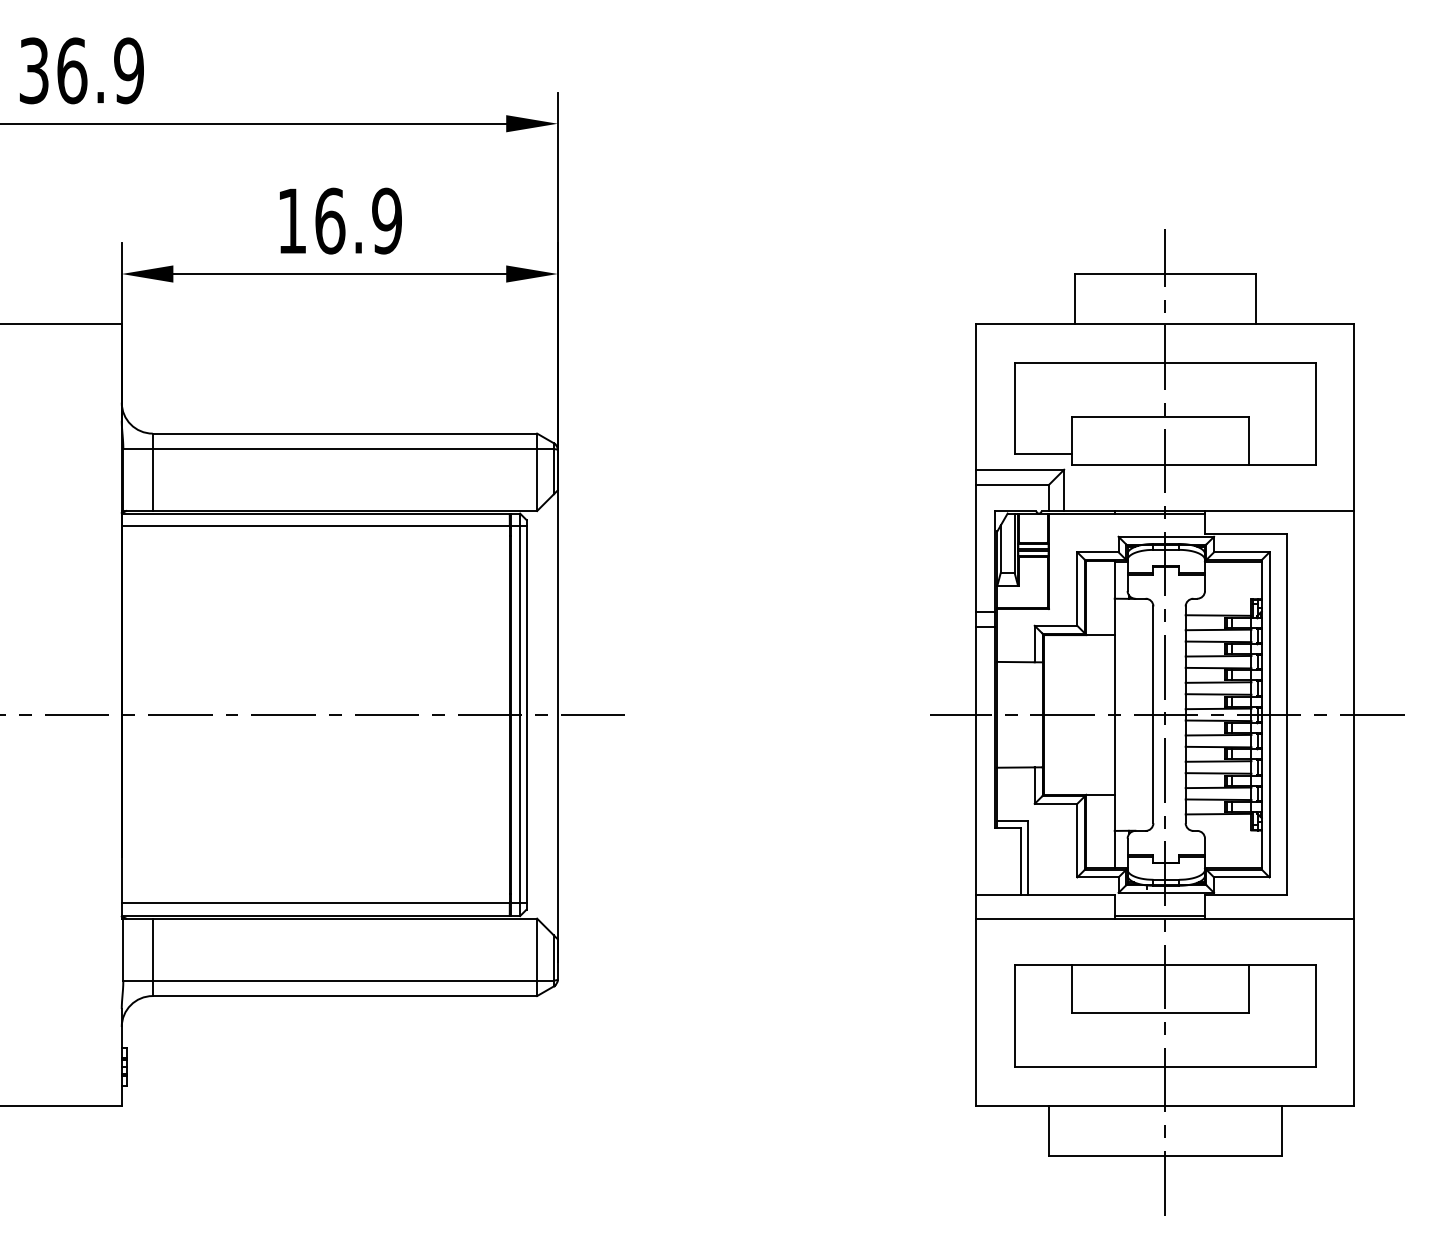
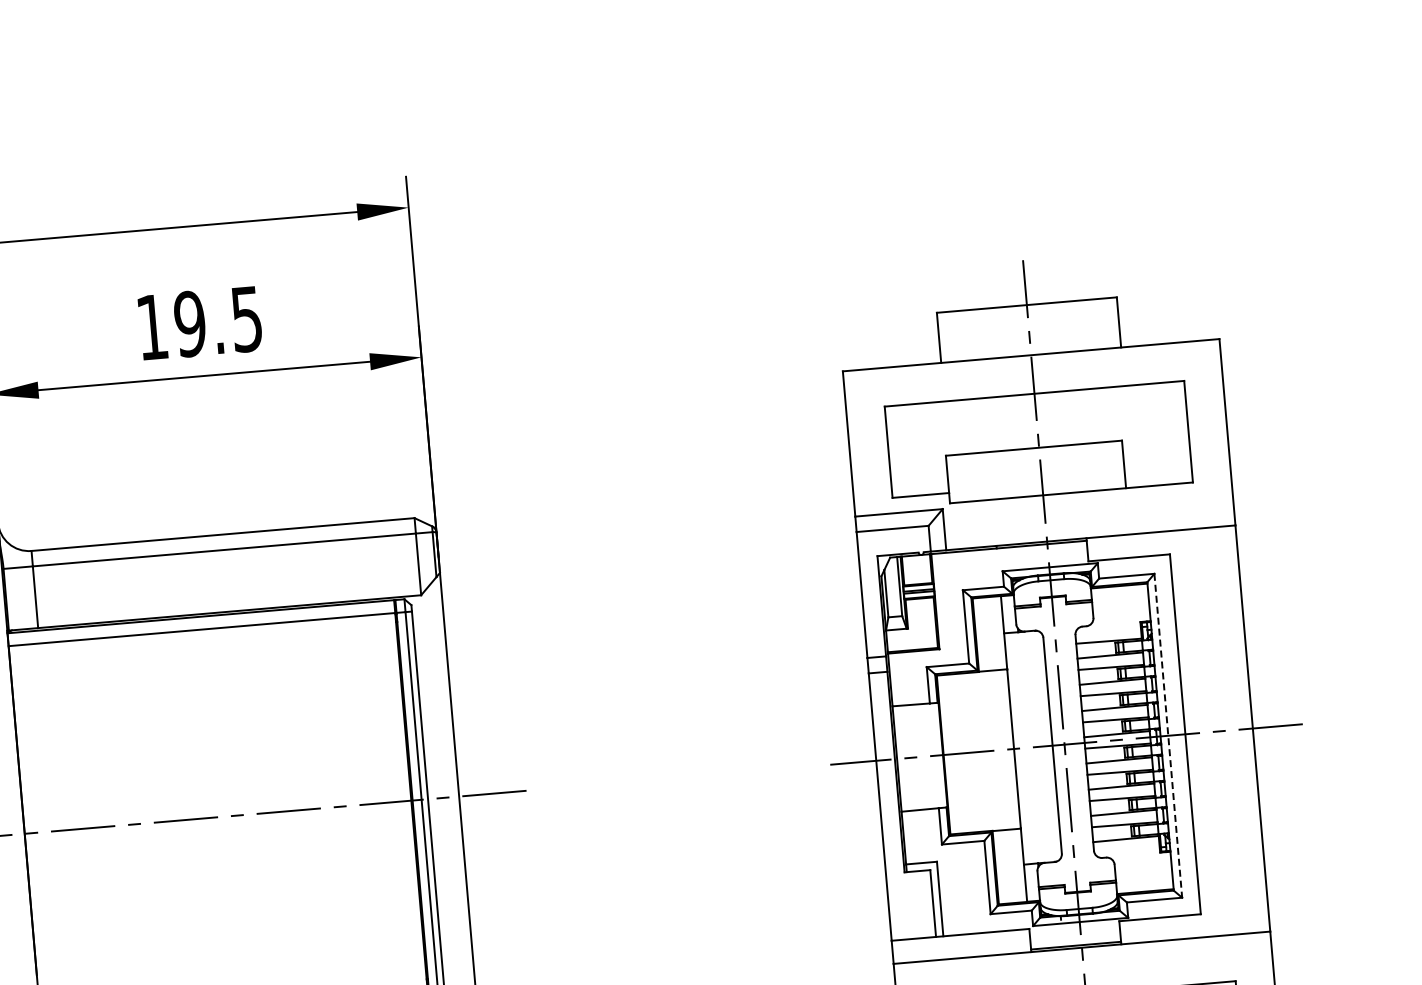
text: (358, 220) -> (218, 321), 16.9 -> 19.5
line: (1269, 714) -> (1168, 735), solid -> dashed

